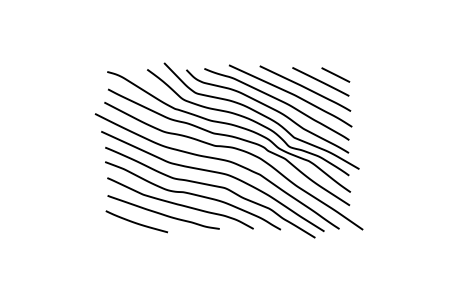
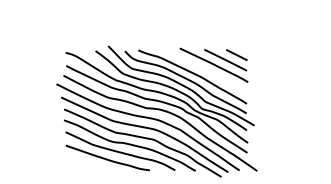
curve: (290, 94) -> (202, 69), removed
curve: (136, 222) -> (87, 165), removed

